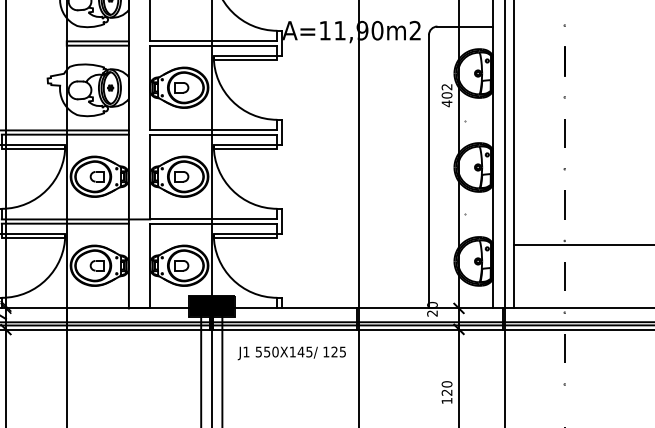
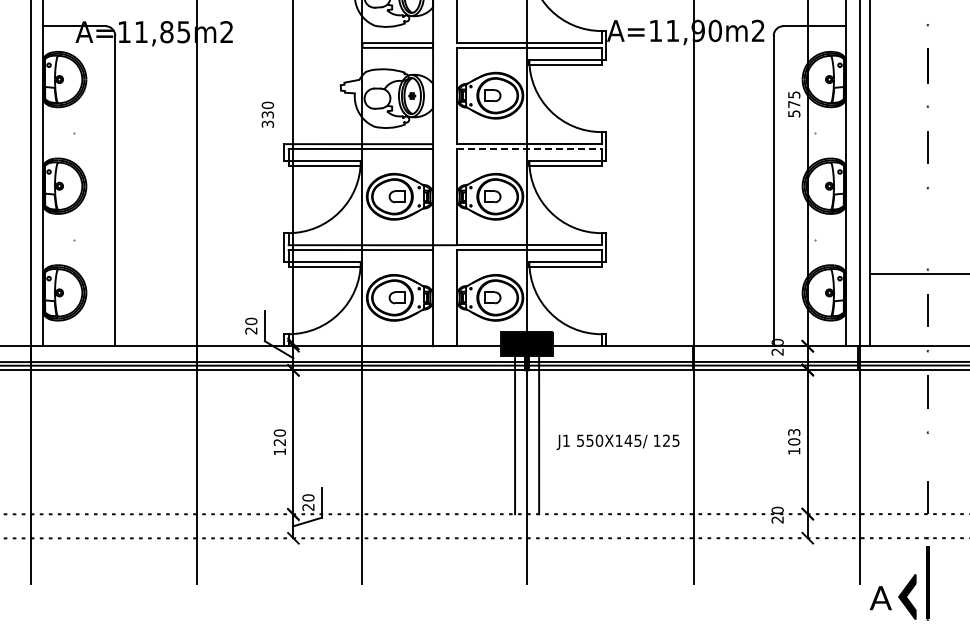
text: (447, 95) -> (794, 104), 402 -> 575
line: (213, 134) -> (529, 148), solid -> dashed
line: (564, 204) -> (927, 228), removed
text: (291, 352) -> (617, 441), moved
text: (447, 387) -> (794, 436), 120 -> 103

